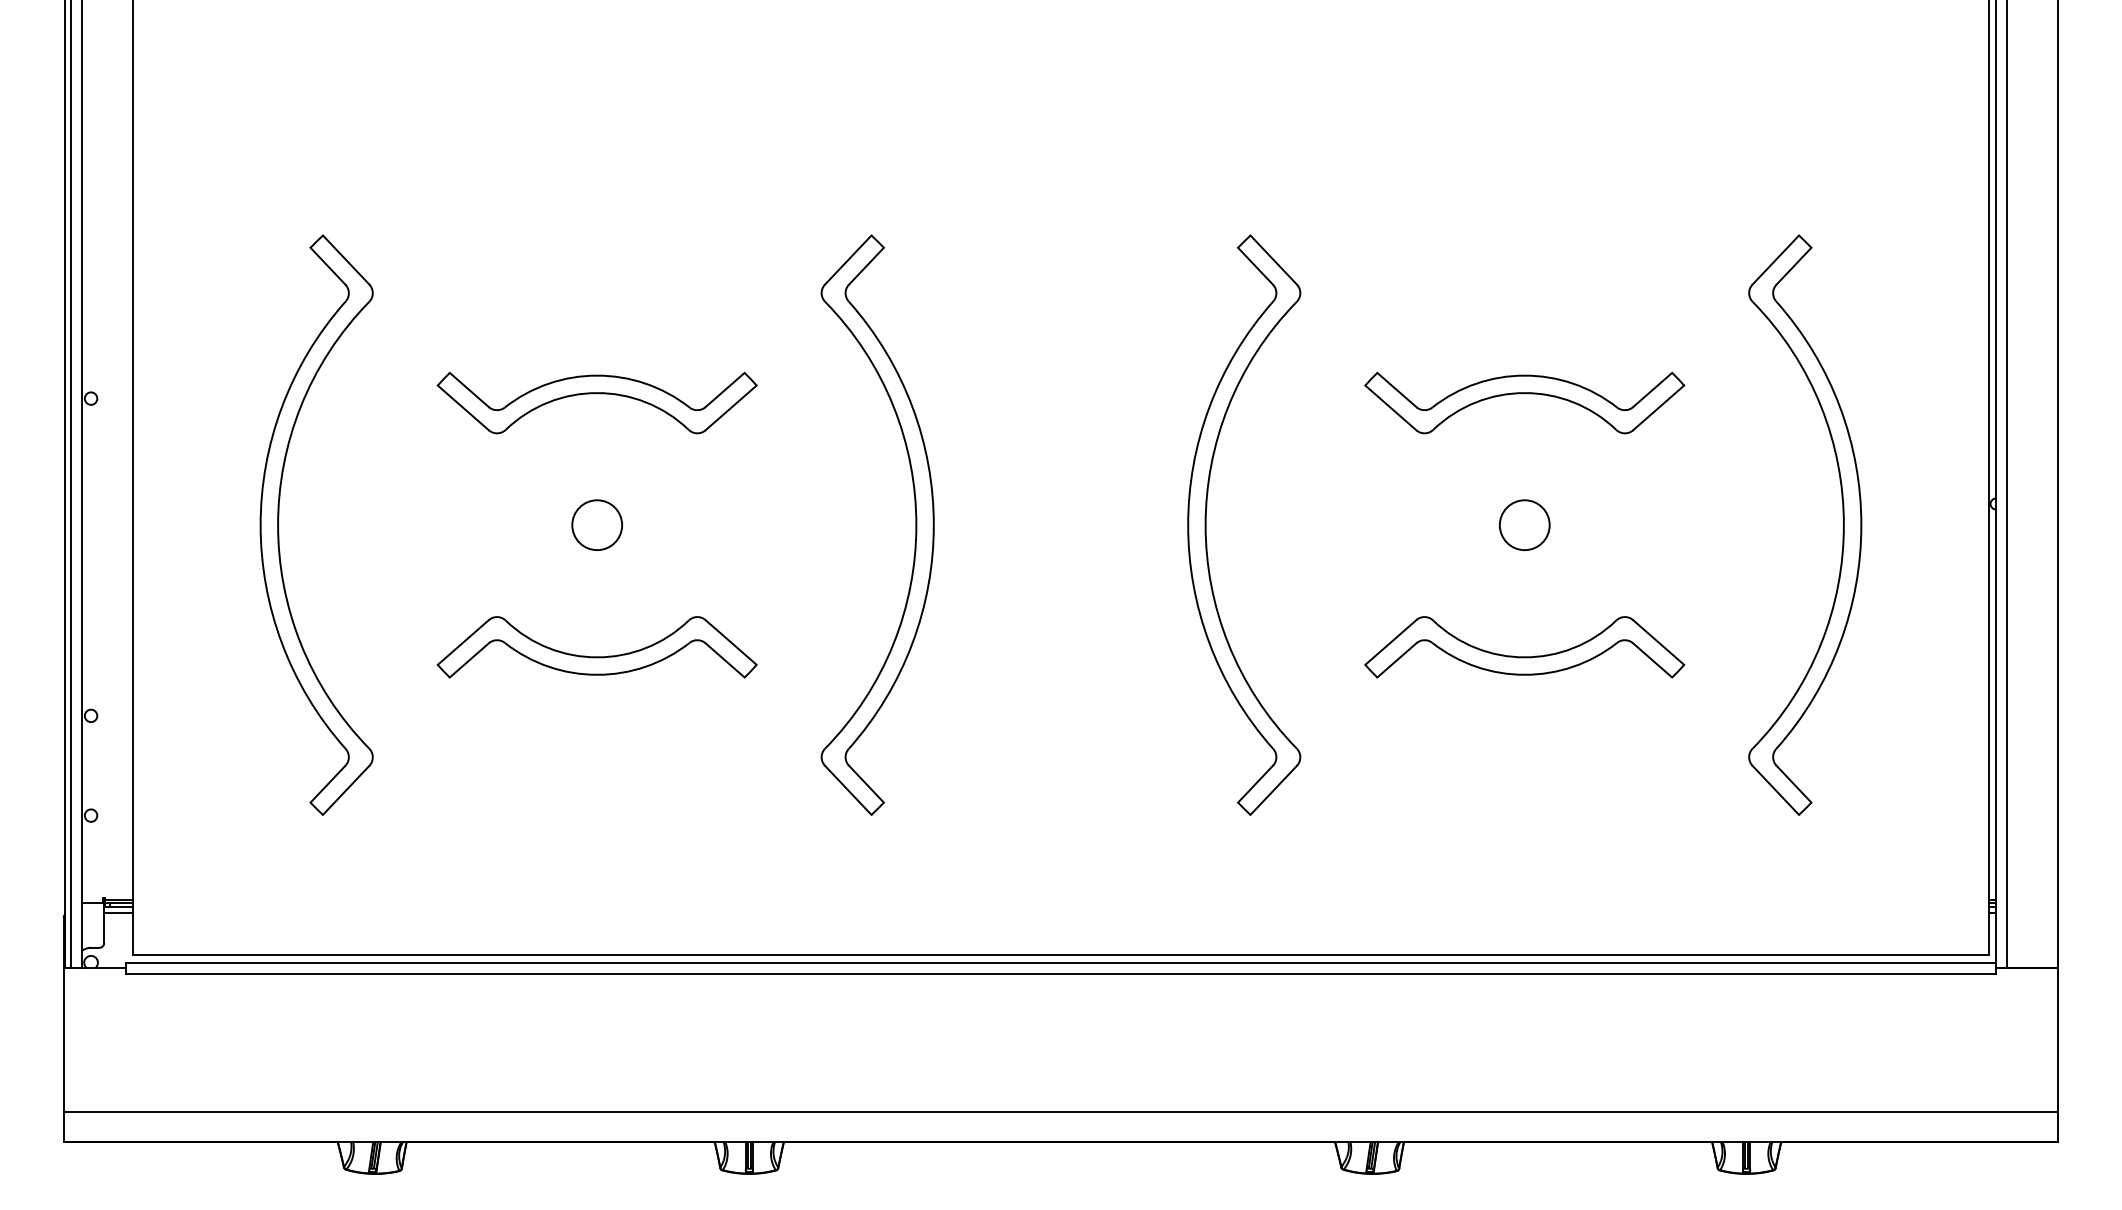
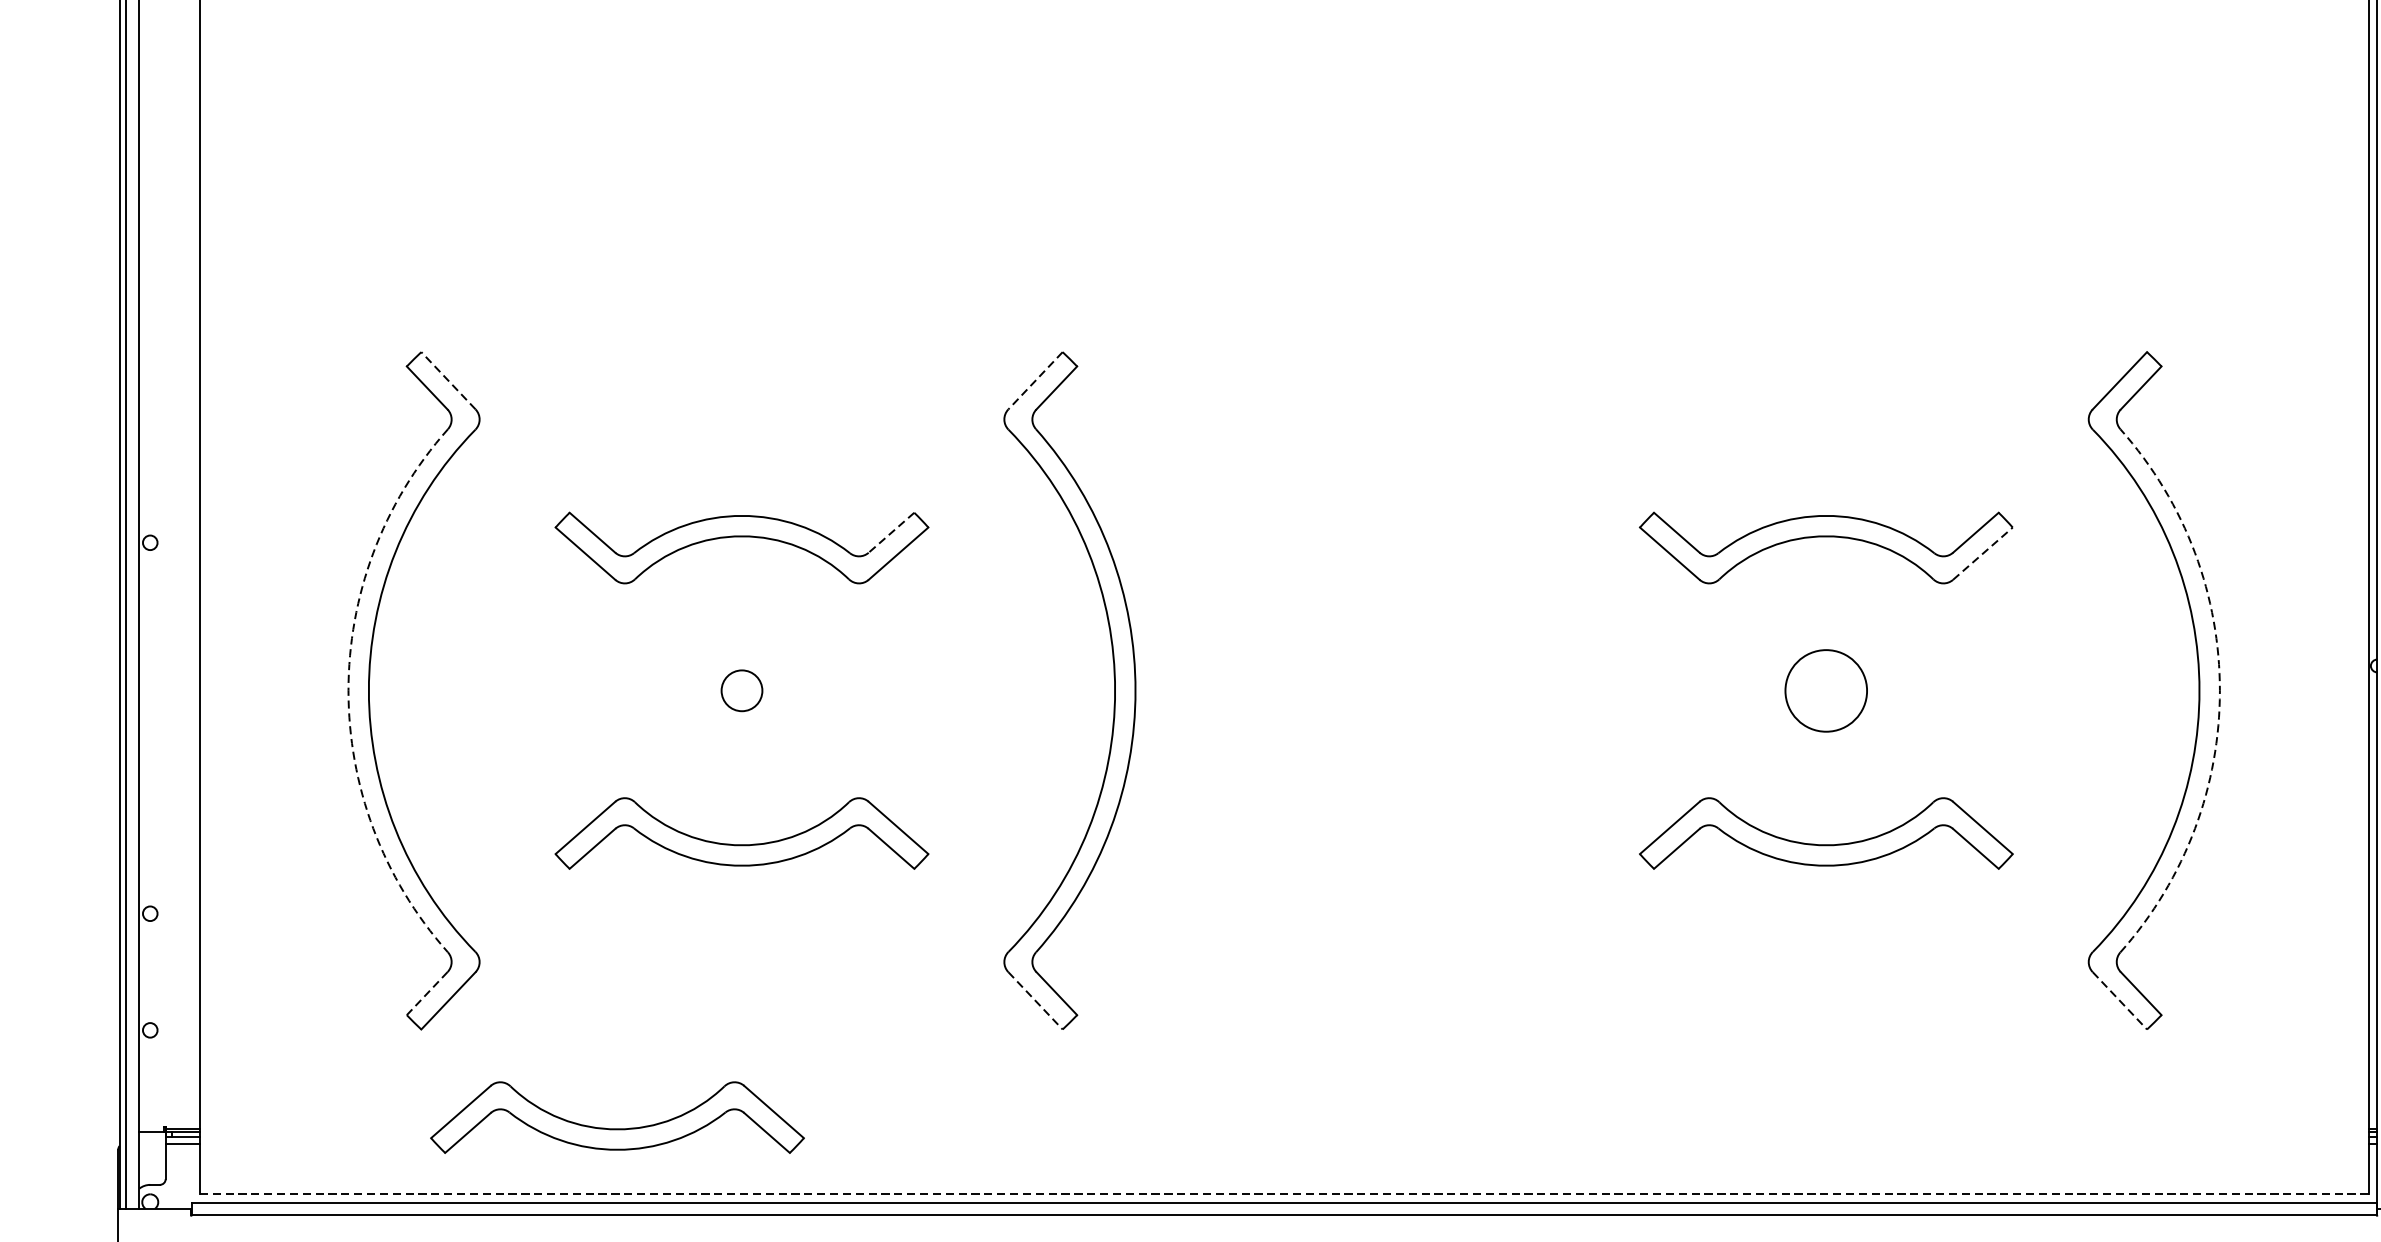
line: (346, 260) -> (448, 381), solid -> dashed
line: (848, 260) -> (1035, 381), solid -> dashed
line: (725, 390) -> (891, 533), solid -> dashed
line: (1658, 407) -> (1982, 553), solid -> dashed
part: (1206, 524) -> (1454, 689), removed
circle: (1524, 524) -> (1826, 689), size x1.4
arc: (260, 525) -> (348, 691), solid -> dashed
circle: (597, 525) -> (742, 691), size x0.7
arc: (1861, 525) -> (2220, 691), solid -> dashed
line: (327, 784) -> (426, 993), solid -> dashed
line: (848, 790) -> (1035, 1000), solid -> dashed
line: (1775, 790) -> (2119, 1000), solid -> dashed
part: (490, 899) -> (617, 1128), added
line: (1061, 955) -> (1284, 1193), solid -> dashed

